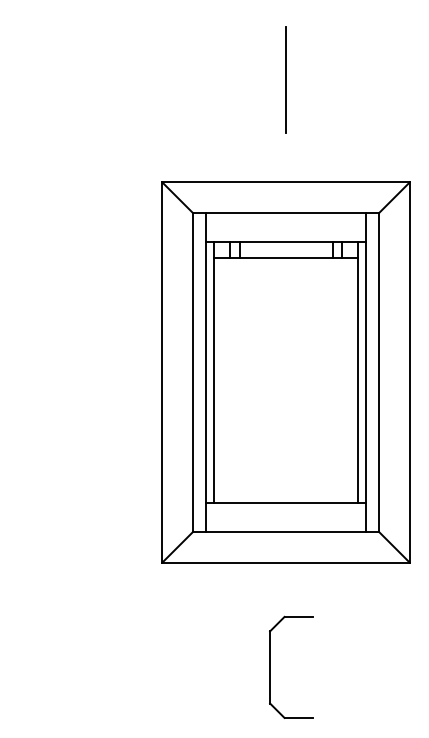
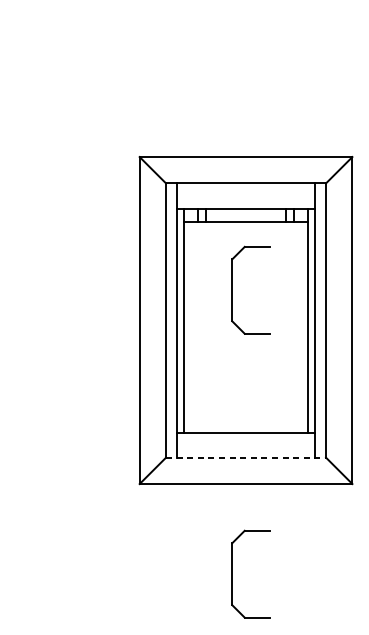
line: (286, 80) -> (246, 69), removed
part: (270, 336) -> (232, 289), added
line: (286, 531) -> (246, 457), solid -> dashed

